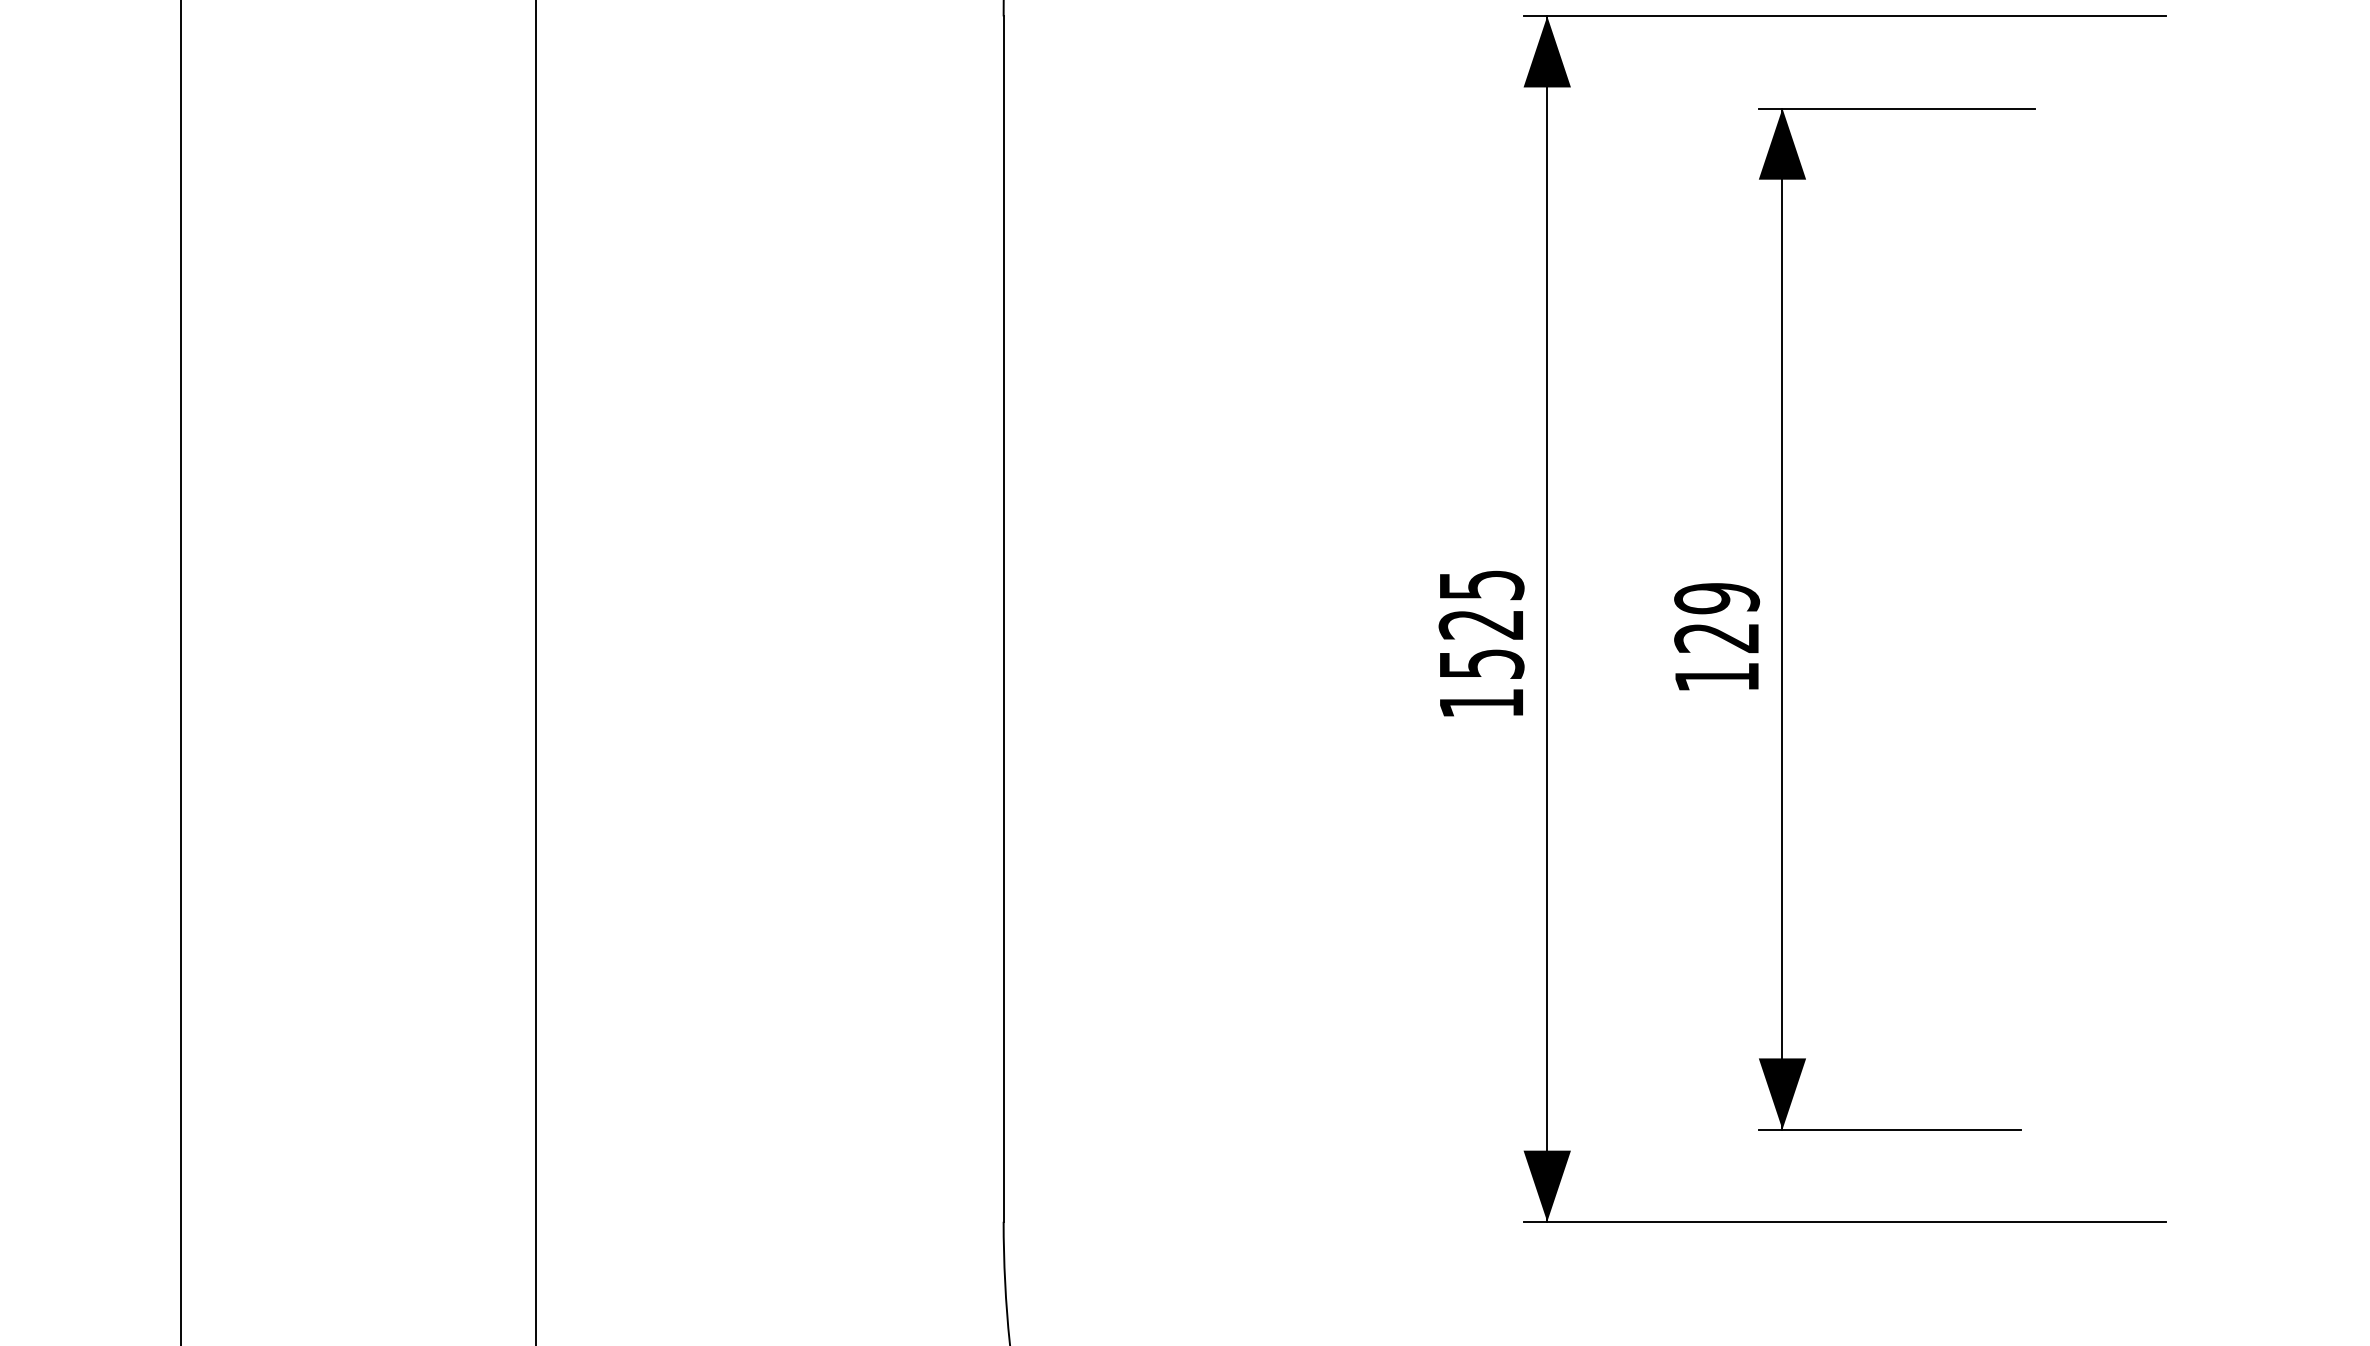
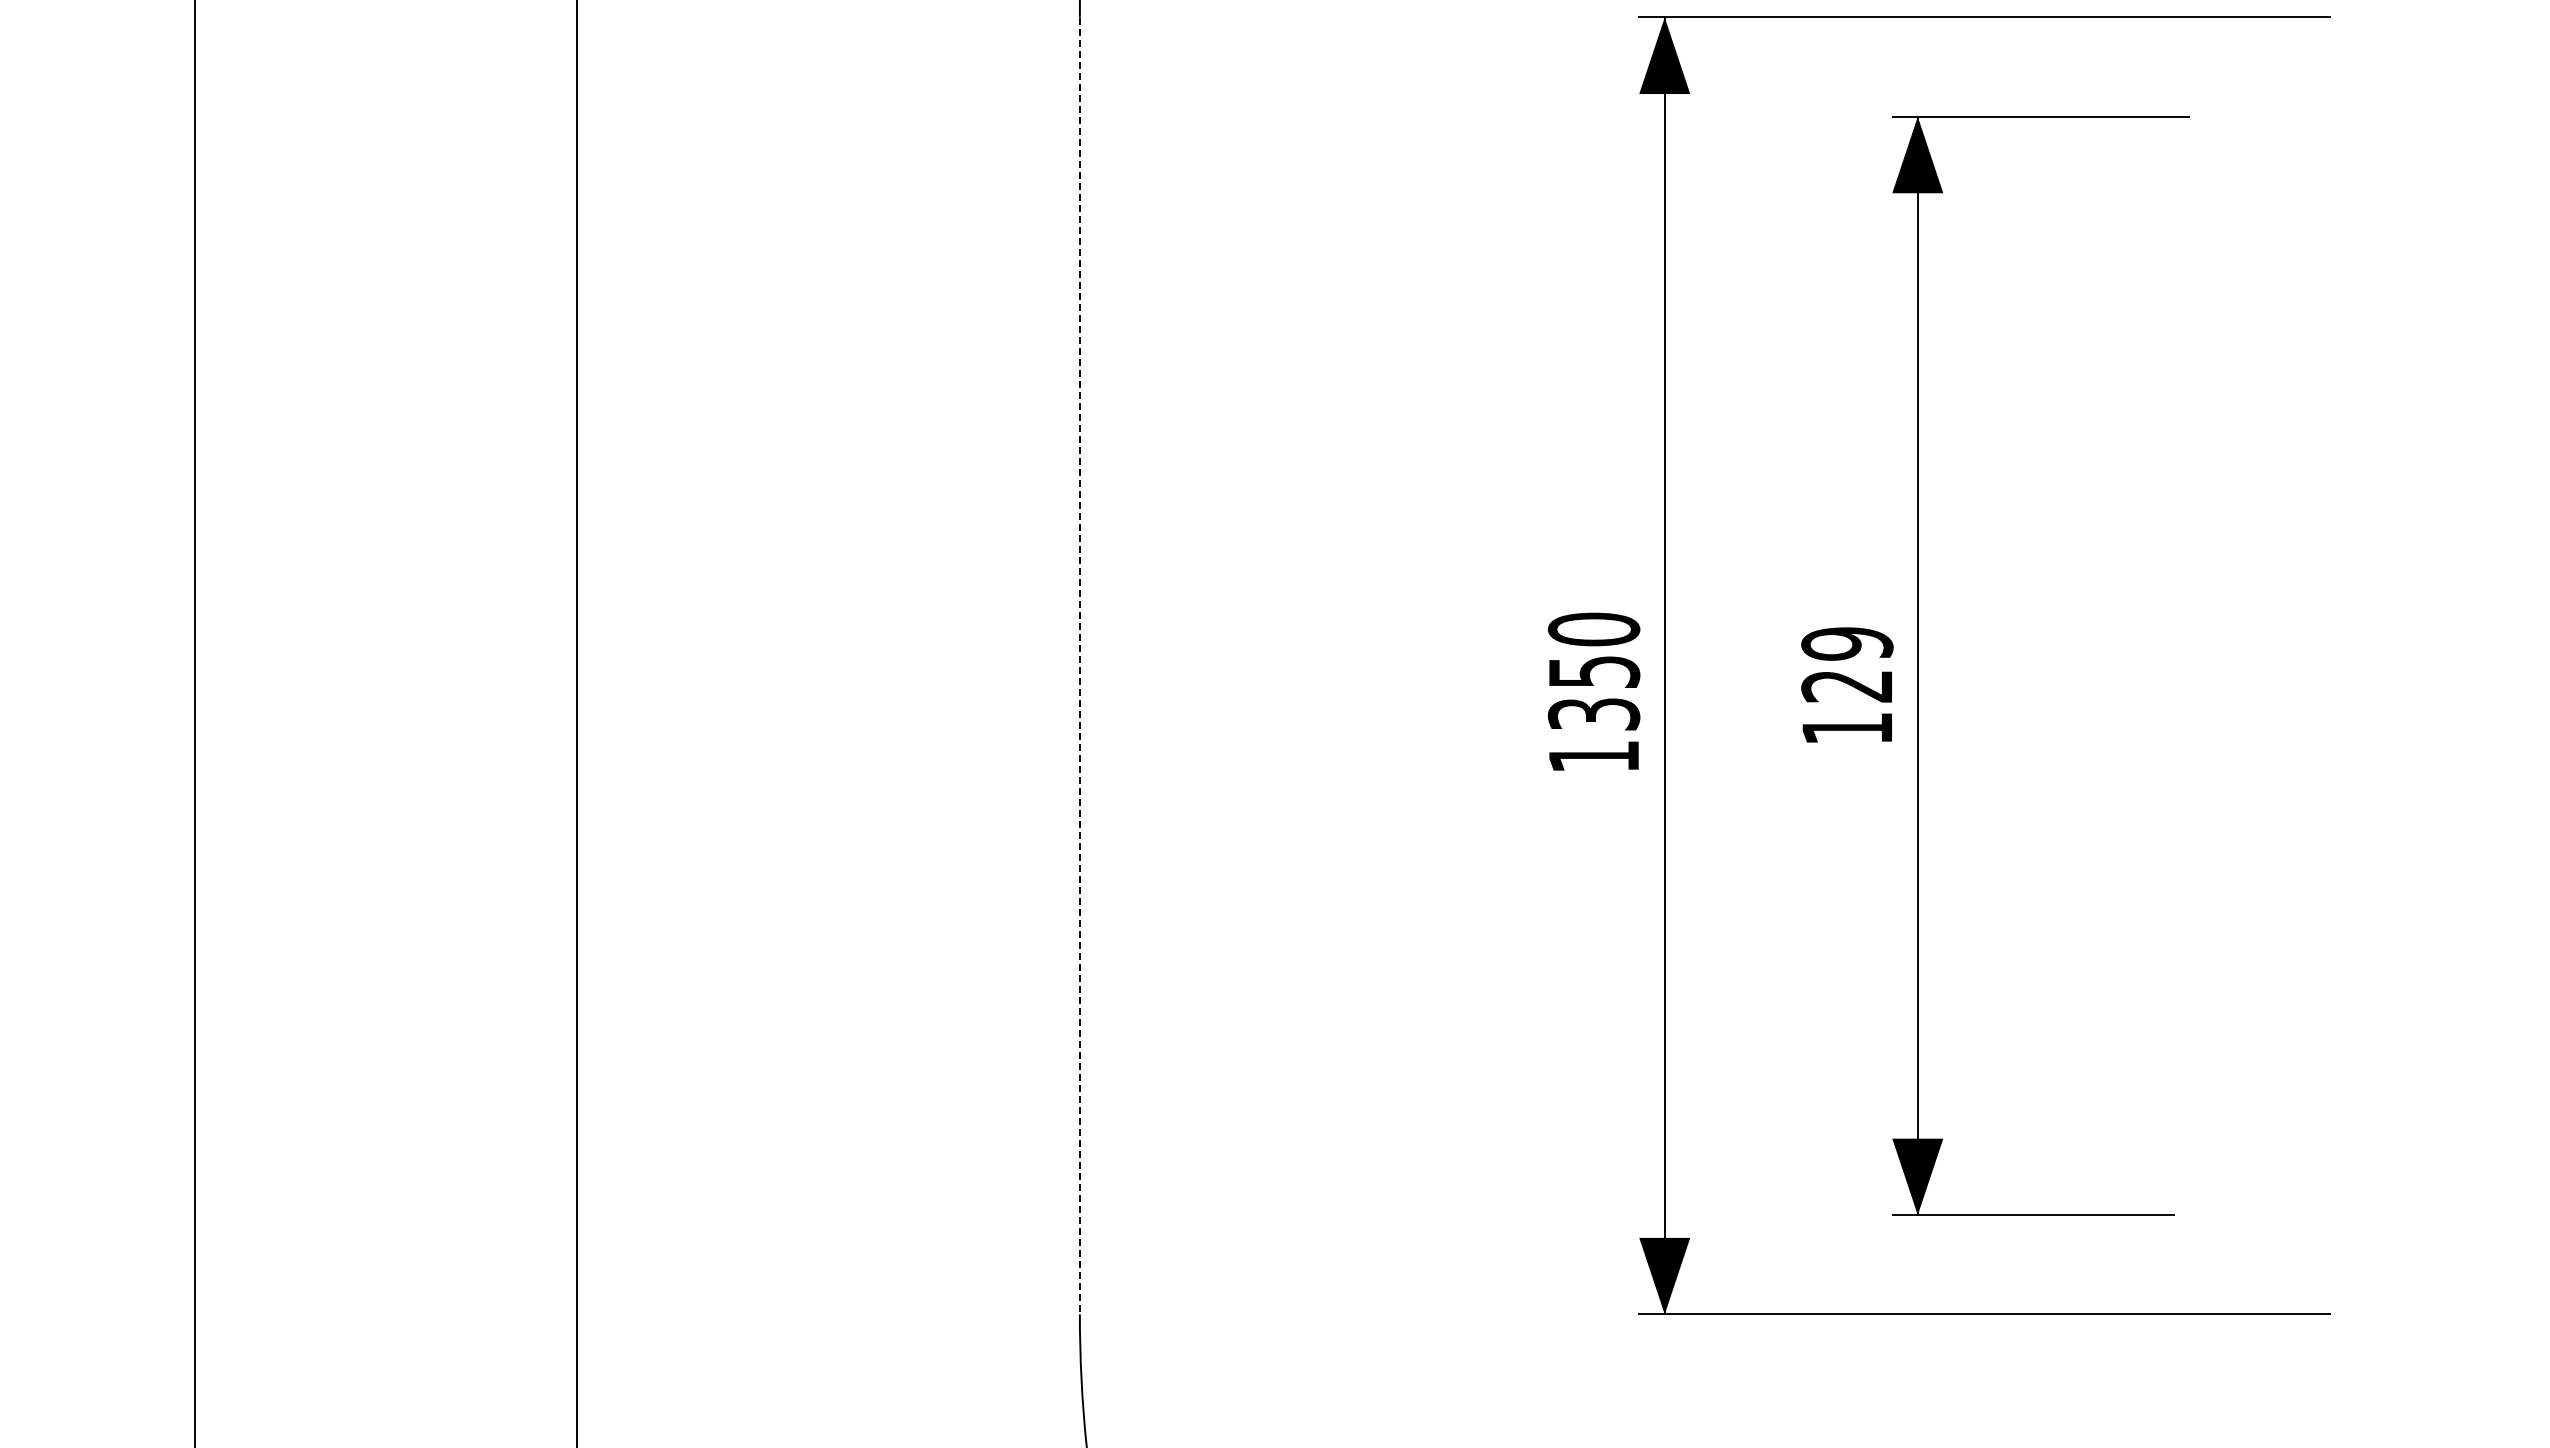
line: (1003, 619) -> (1079, 666), solid -> dashed
text: (1481, 624) -> (1593, 671), 1525 -> 1350

